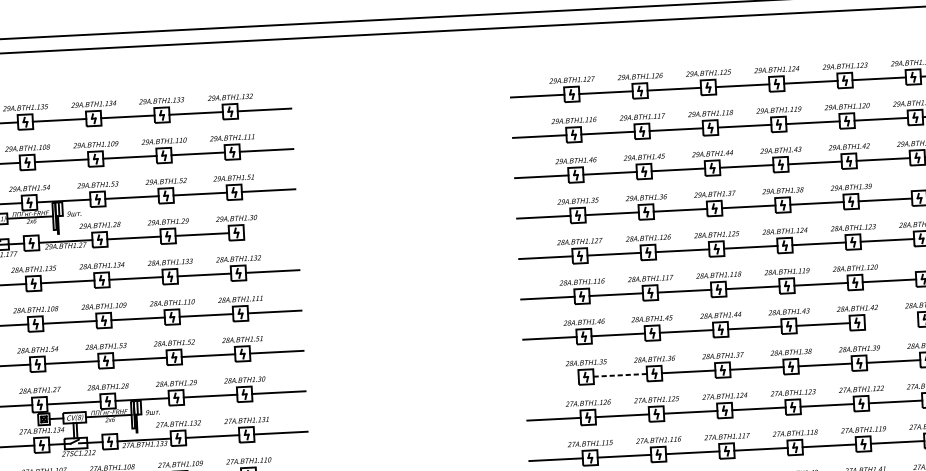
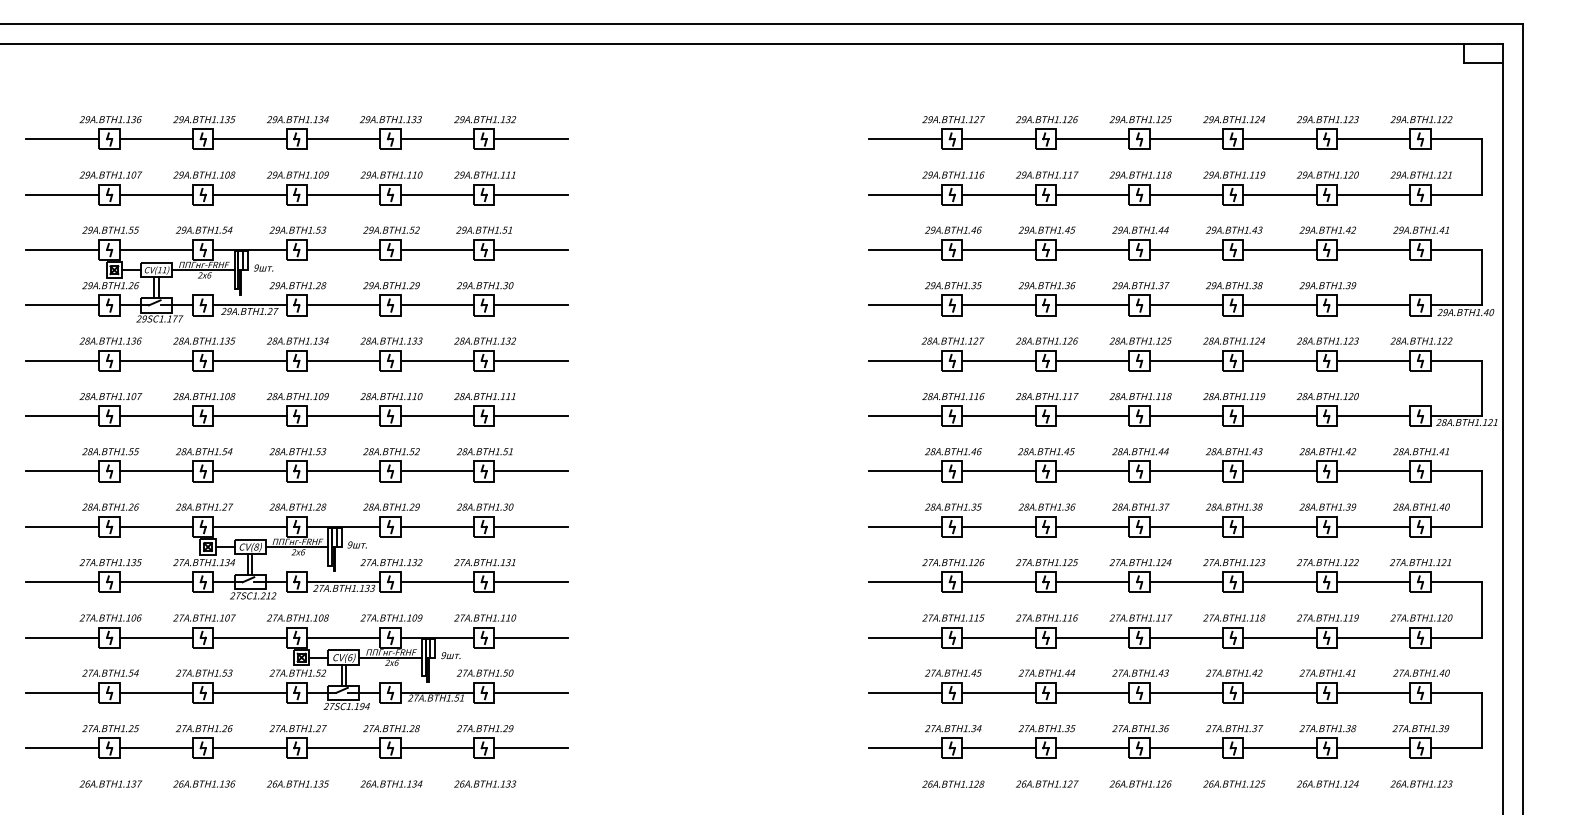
line: (270, 231) -> (530, 305), added
line: (891, 321) -> (1373, 471), added
line: (620, 375) -> (999, 526), dashed -> solid
line: (552, 378) -> (905, 526), added

